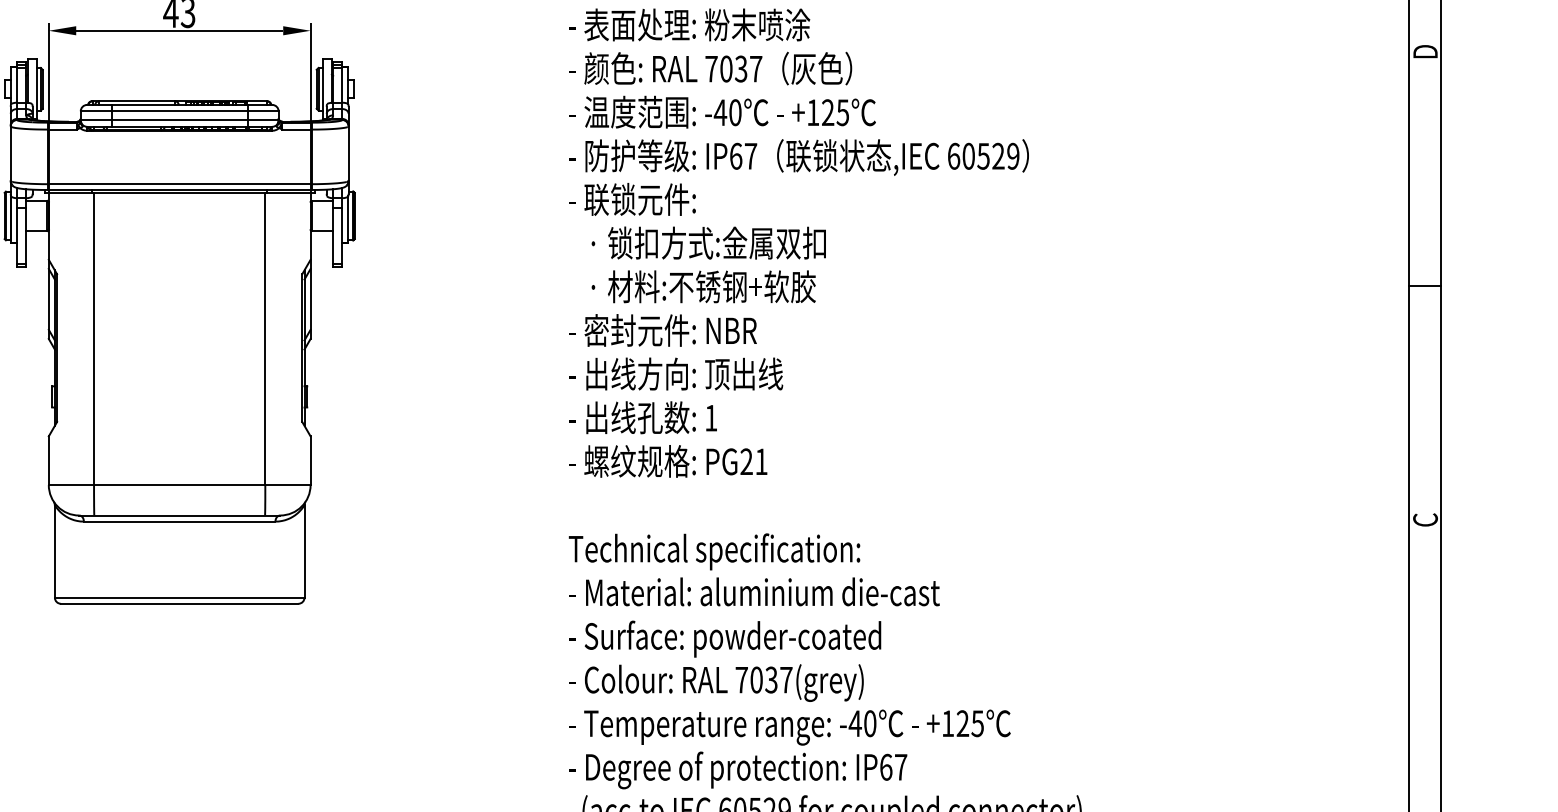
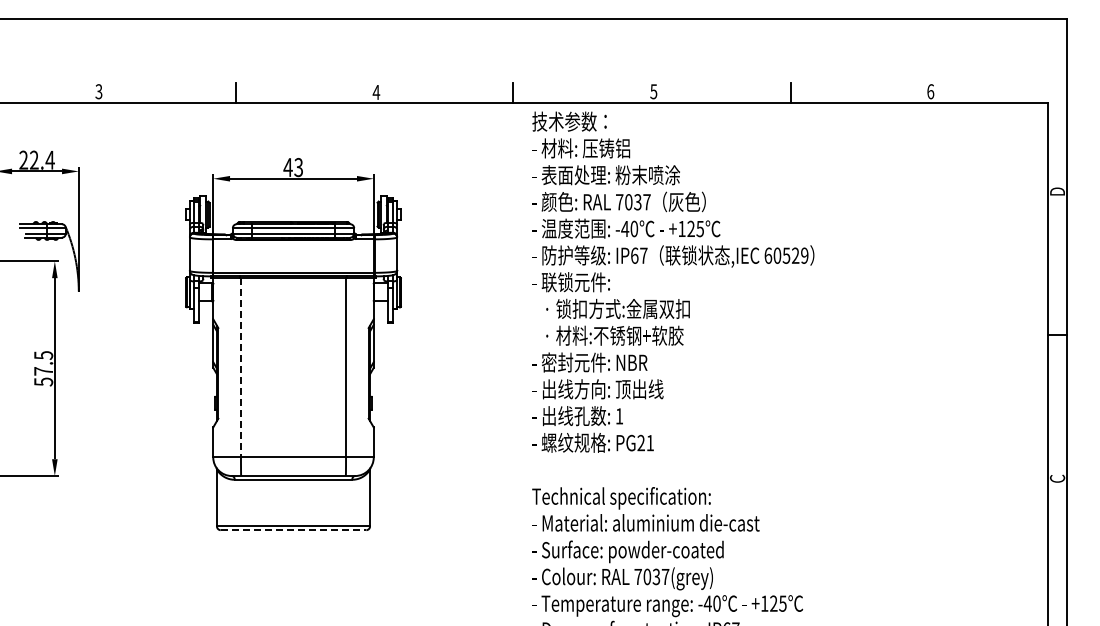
line: (93, 338) -> (240, 367), solid -> dashed
line: (179, 604) -> (293, 530), solid -> dashed

